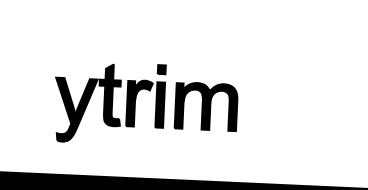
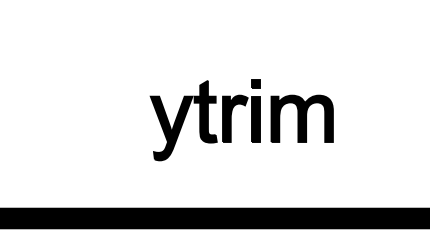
part: (135, 105) -> (231, 120), moved

